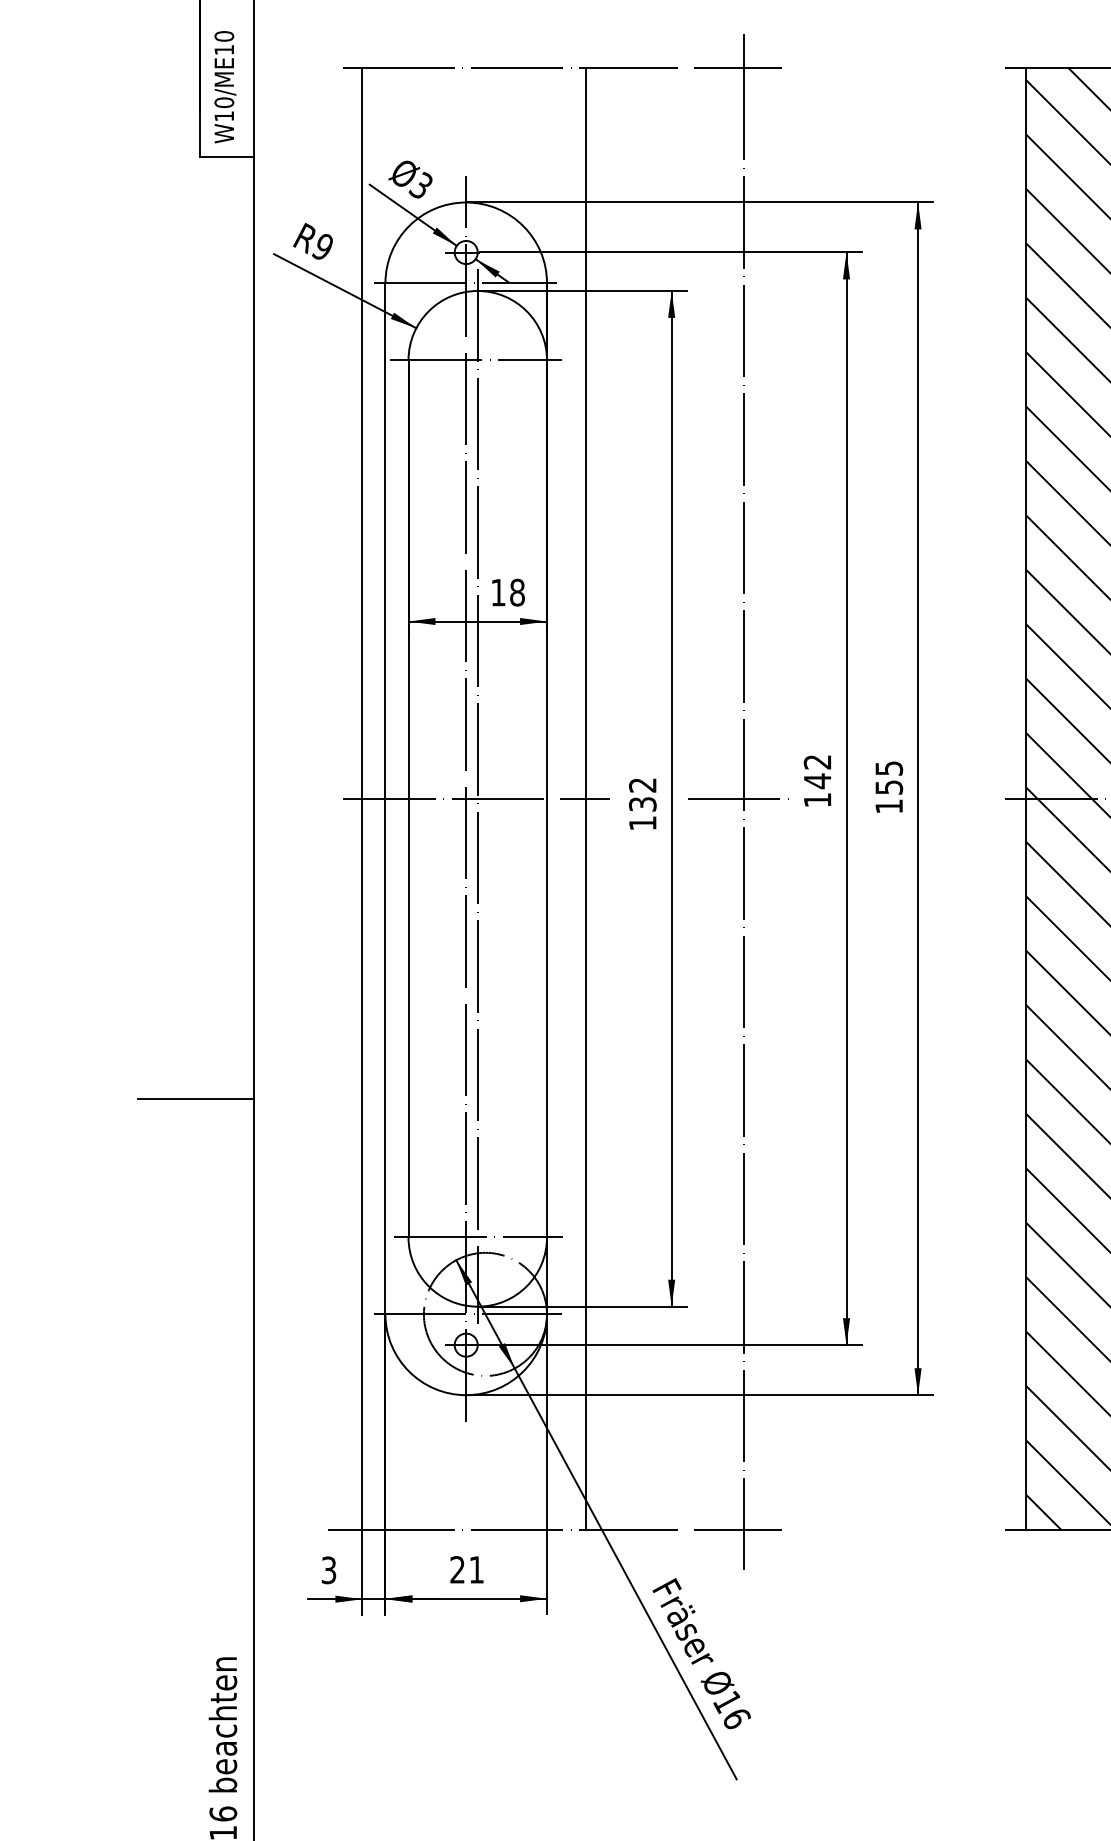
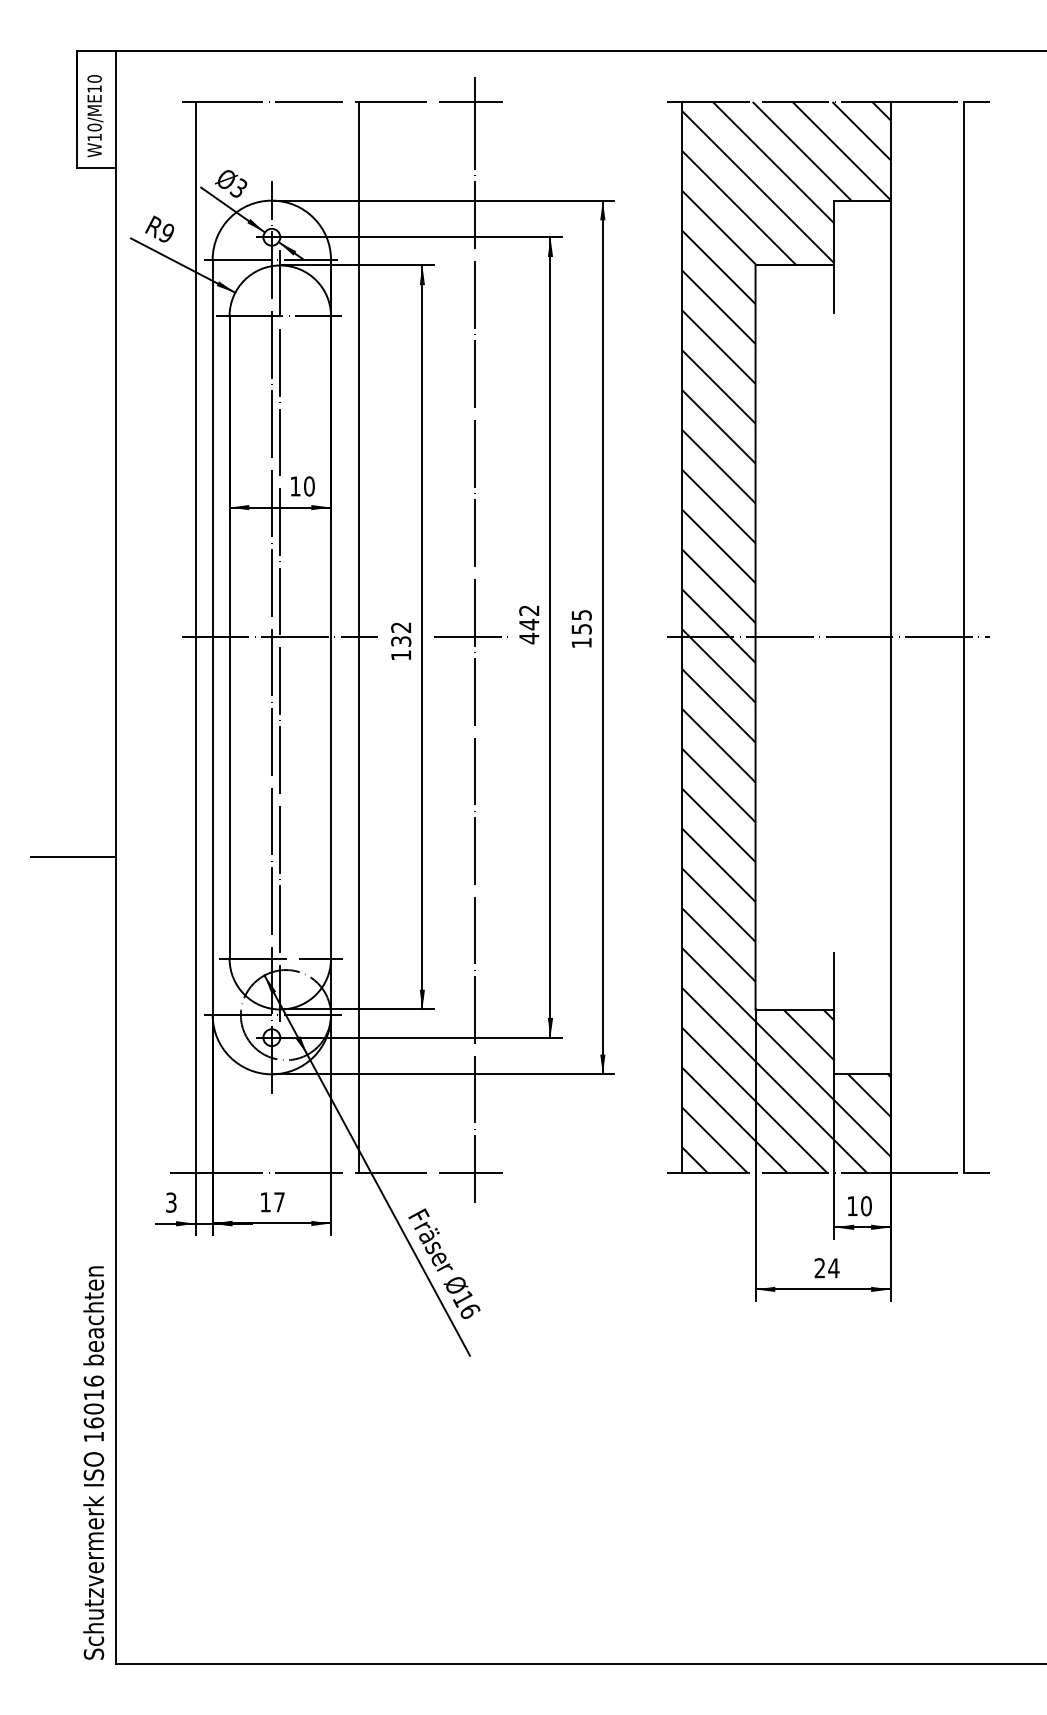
text: (517, 592) -> (309, 486), 18 -> 10
text: (817, 800) -> (529, 638), 142 -> 442
text: (467, 1570) -> (272, 1202), 21 -> 17

